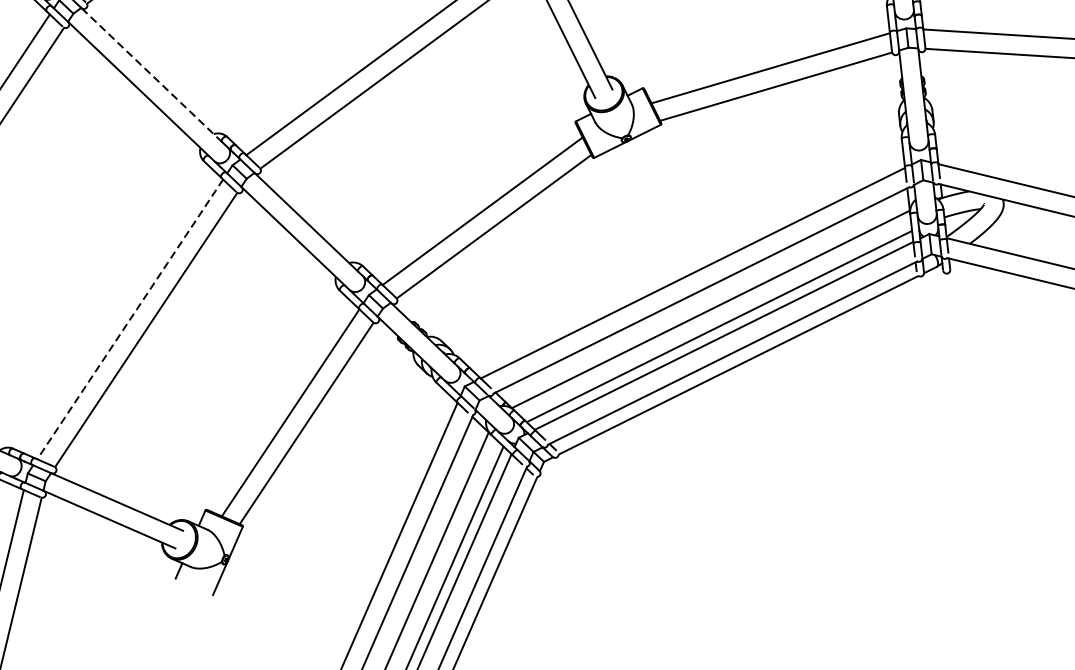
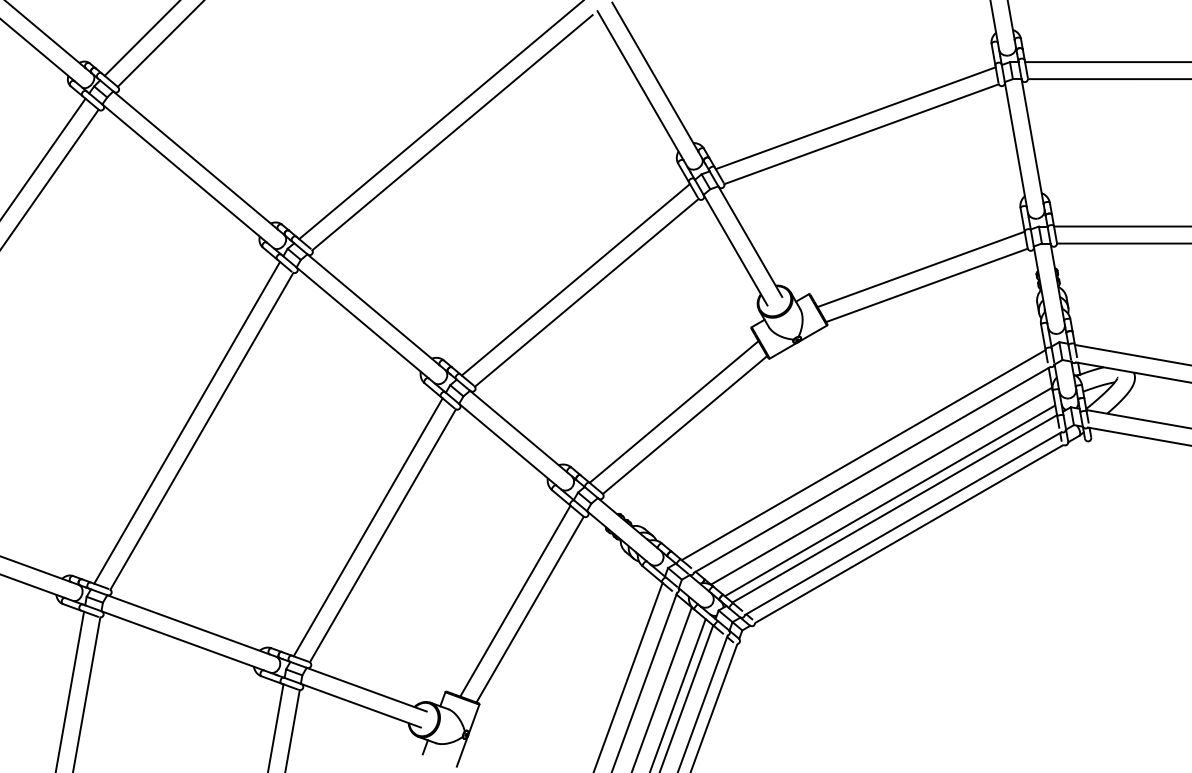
line: (151, 74) -> (373, 309), dashed -> solid
line: (130, 319) -> (368, 527), dashed -> solid

